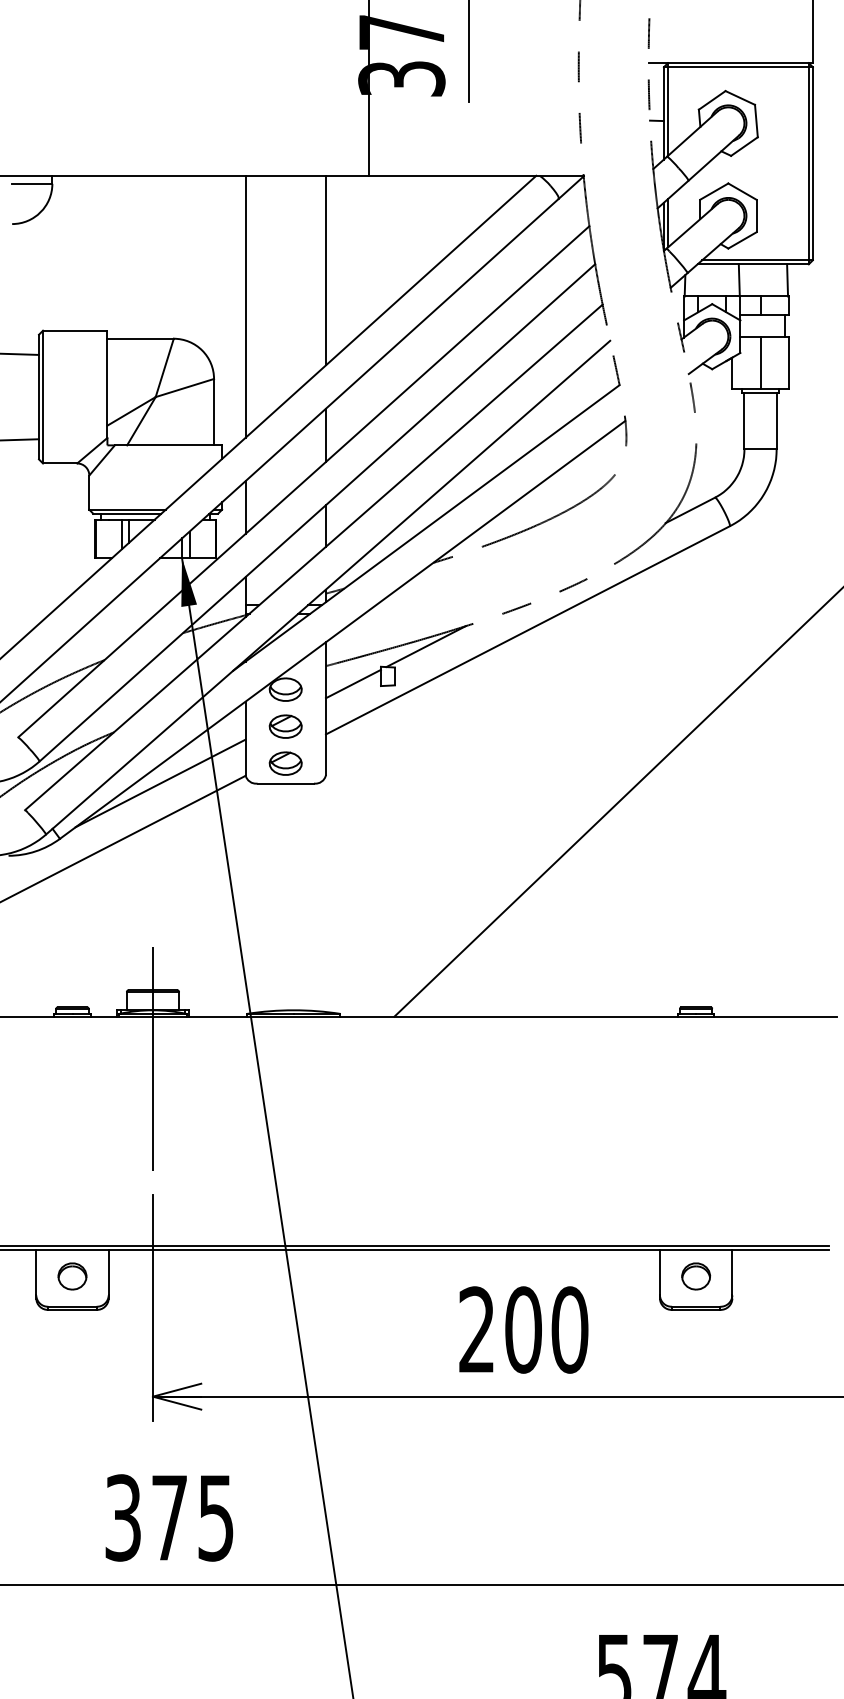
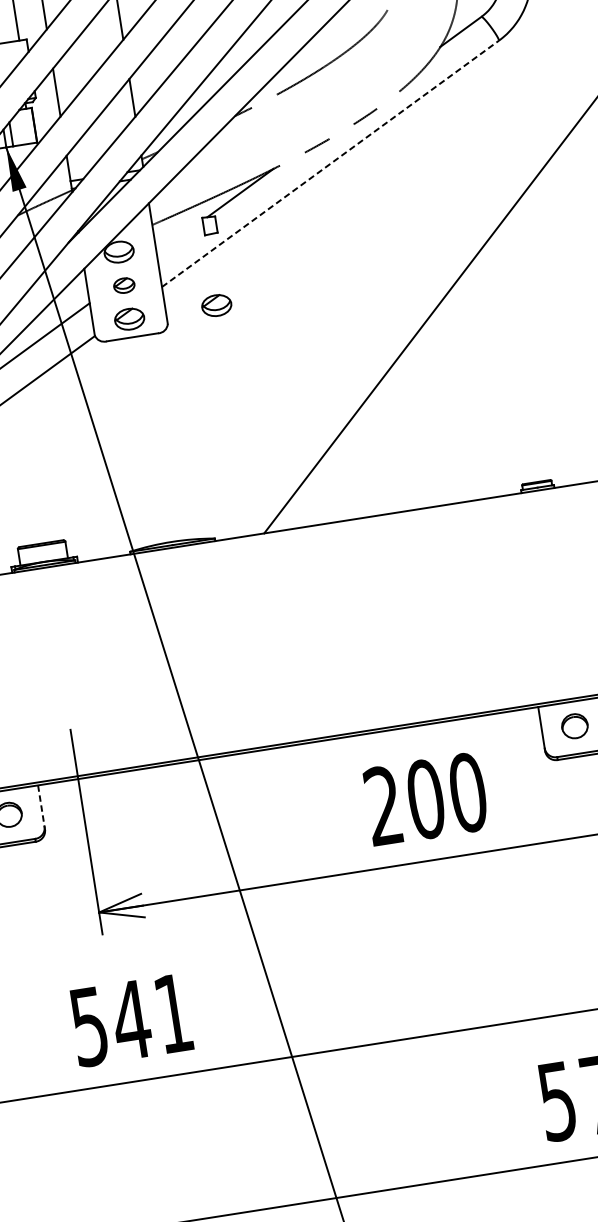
line: (528, 630) -> (331, 163), solid -> dashed
line: (352, 683) -> (178, 237), removed
part: (285, 726) -> (124, 285), size x0.7
part: (381, 763) -> (216, 305), added
line: (152, 1058) -> (50, 605), removed
line: (108, 1272) -> (41, 806), solid -> dashed
text: (169, 1517) -> (131, 1019), 375 -> 541

